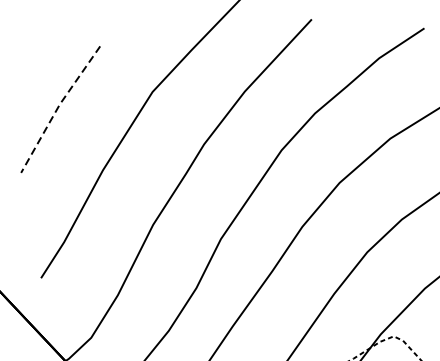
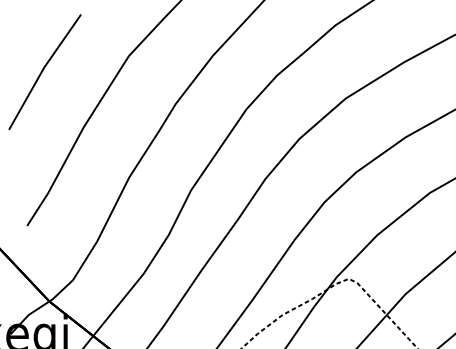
line: (57, 107) -> (42, 70), dashed -> solid

